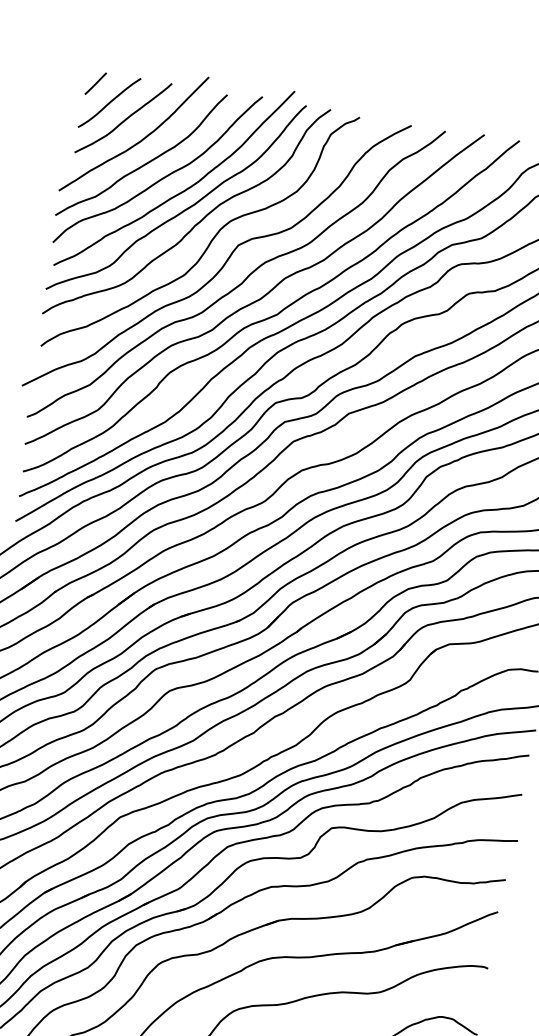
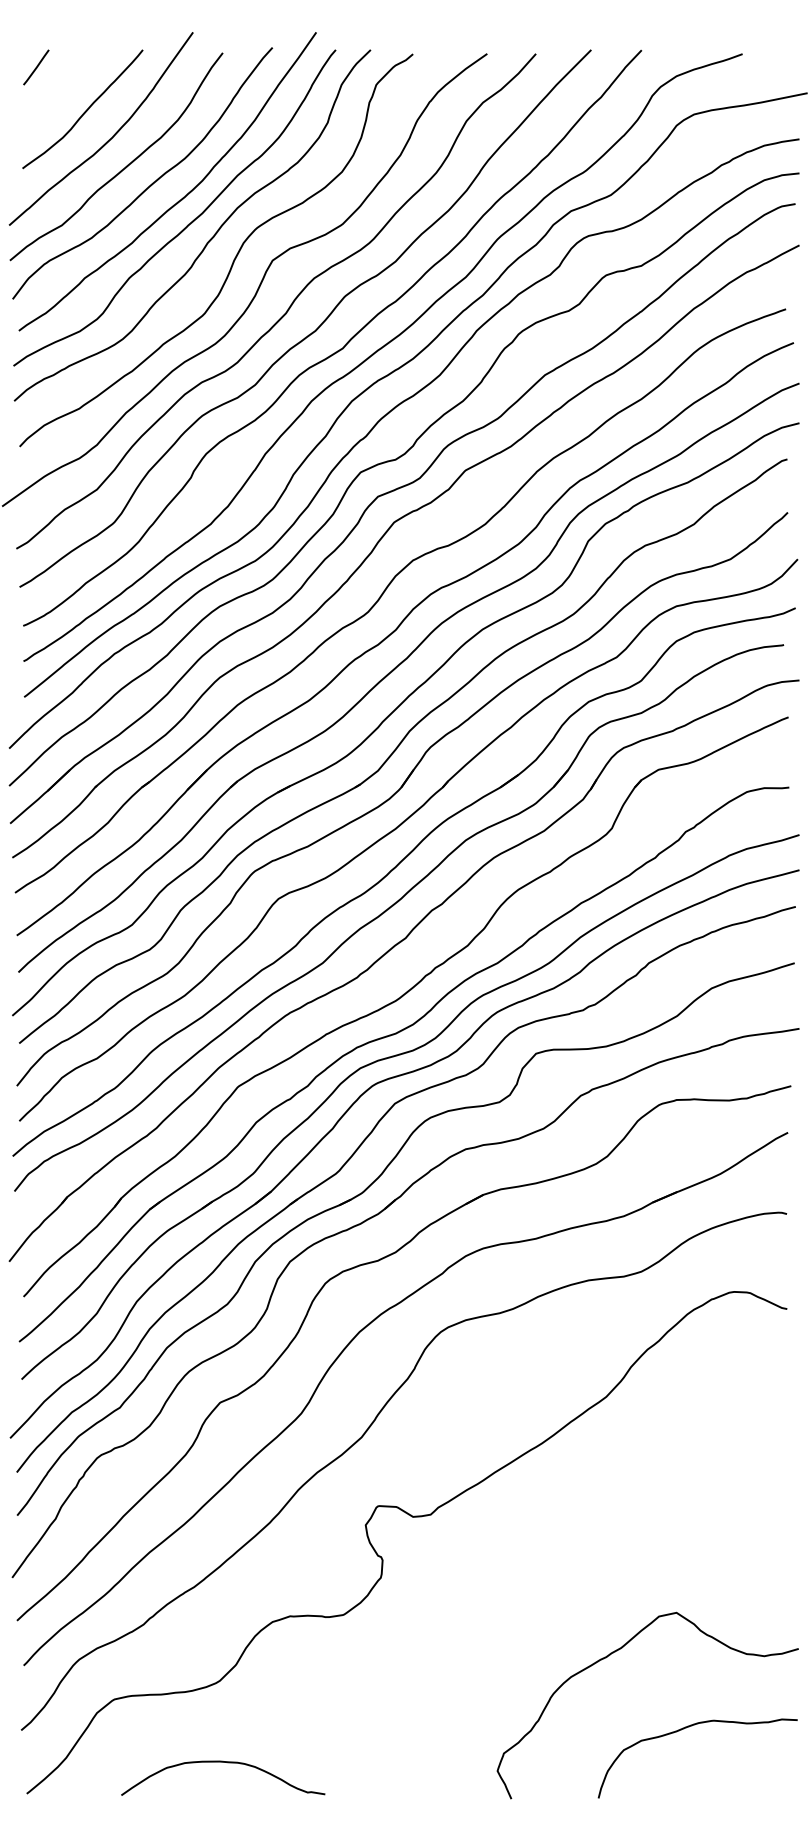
curve: (109, 102) -> (59, 90), removed

